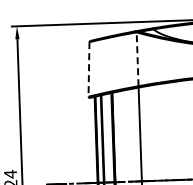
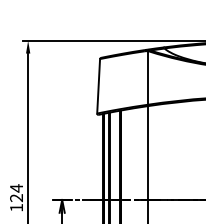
line: (137, 59) -> (147, 78), dashed -> solid
line: (88, 69) -> (98, 86), dashed -> solid

